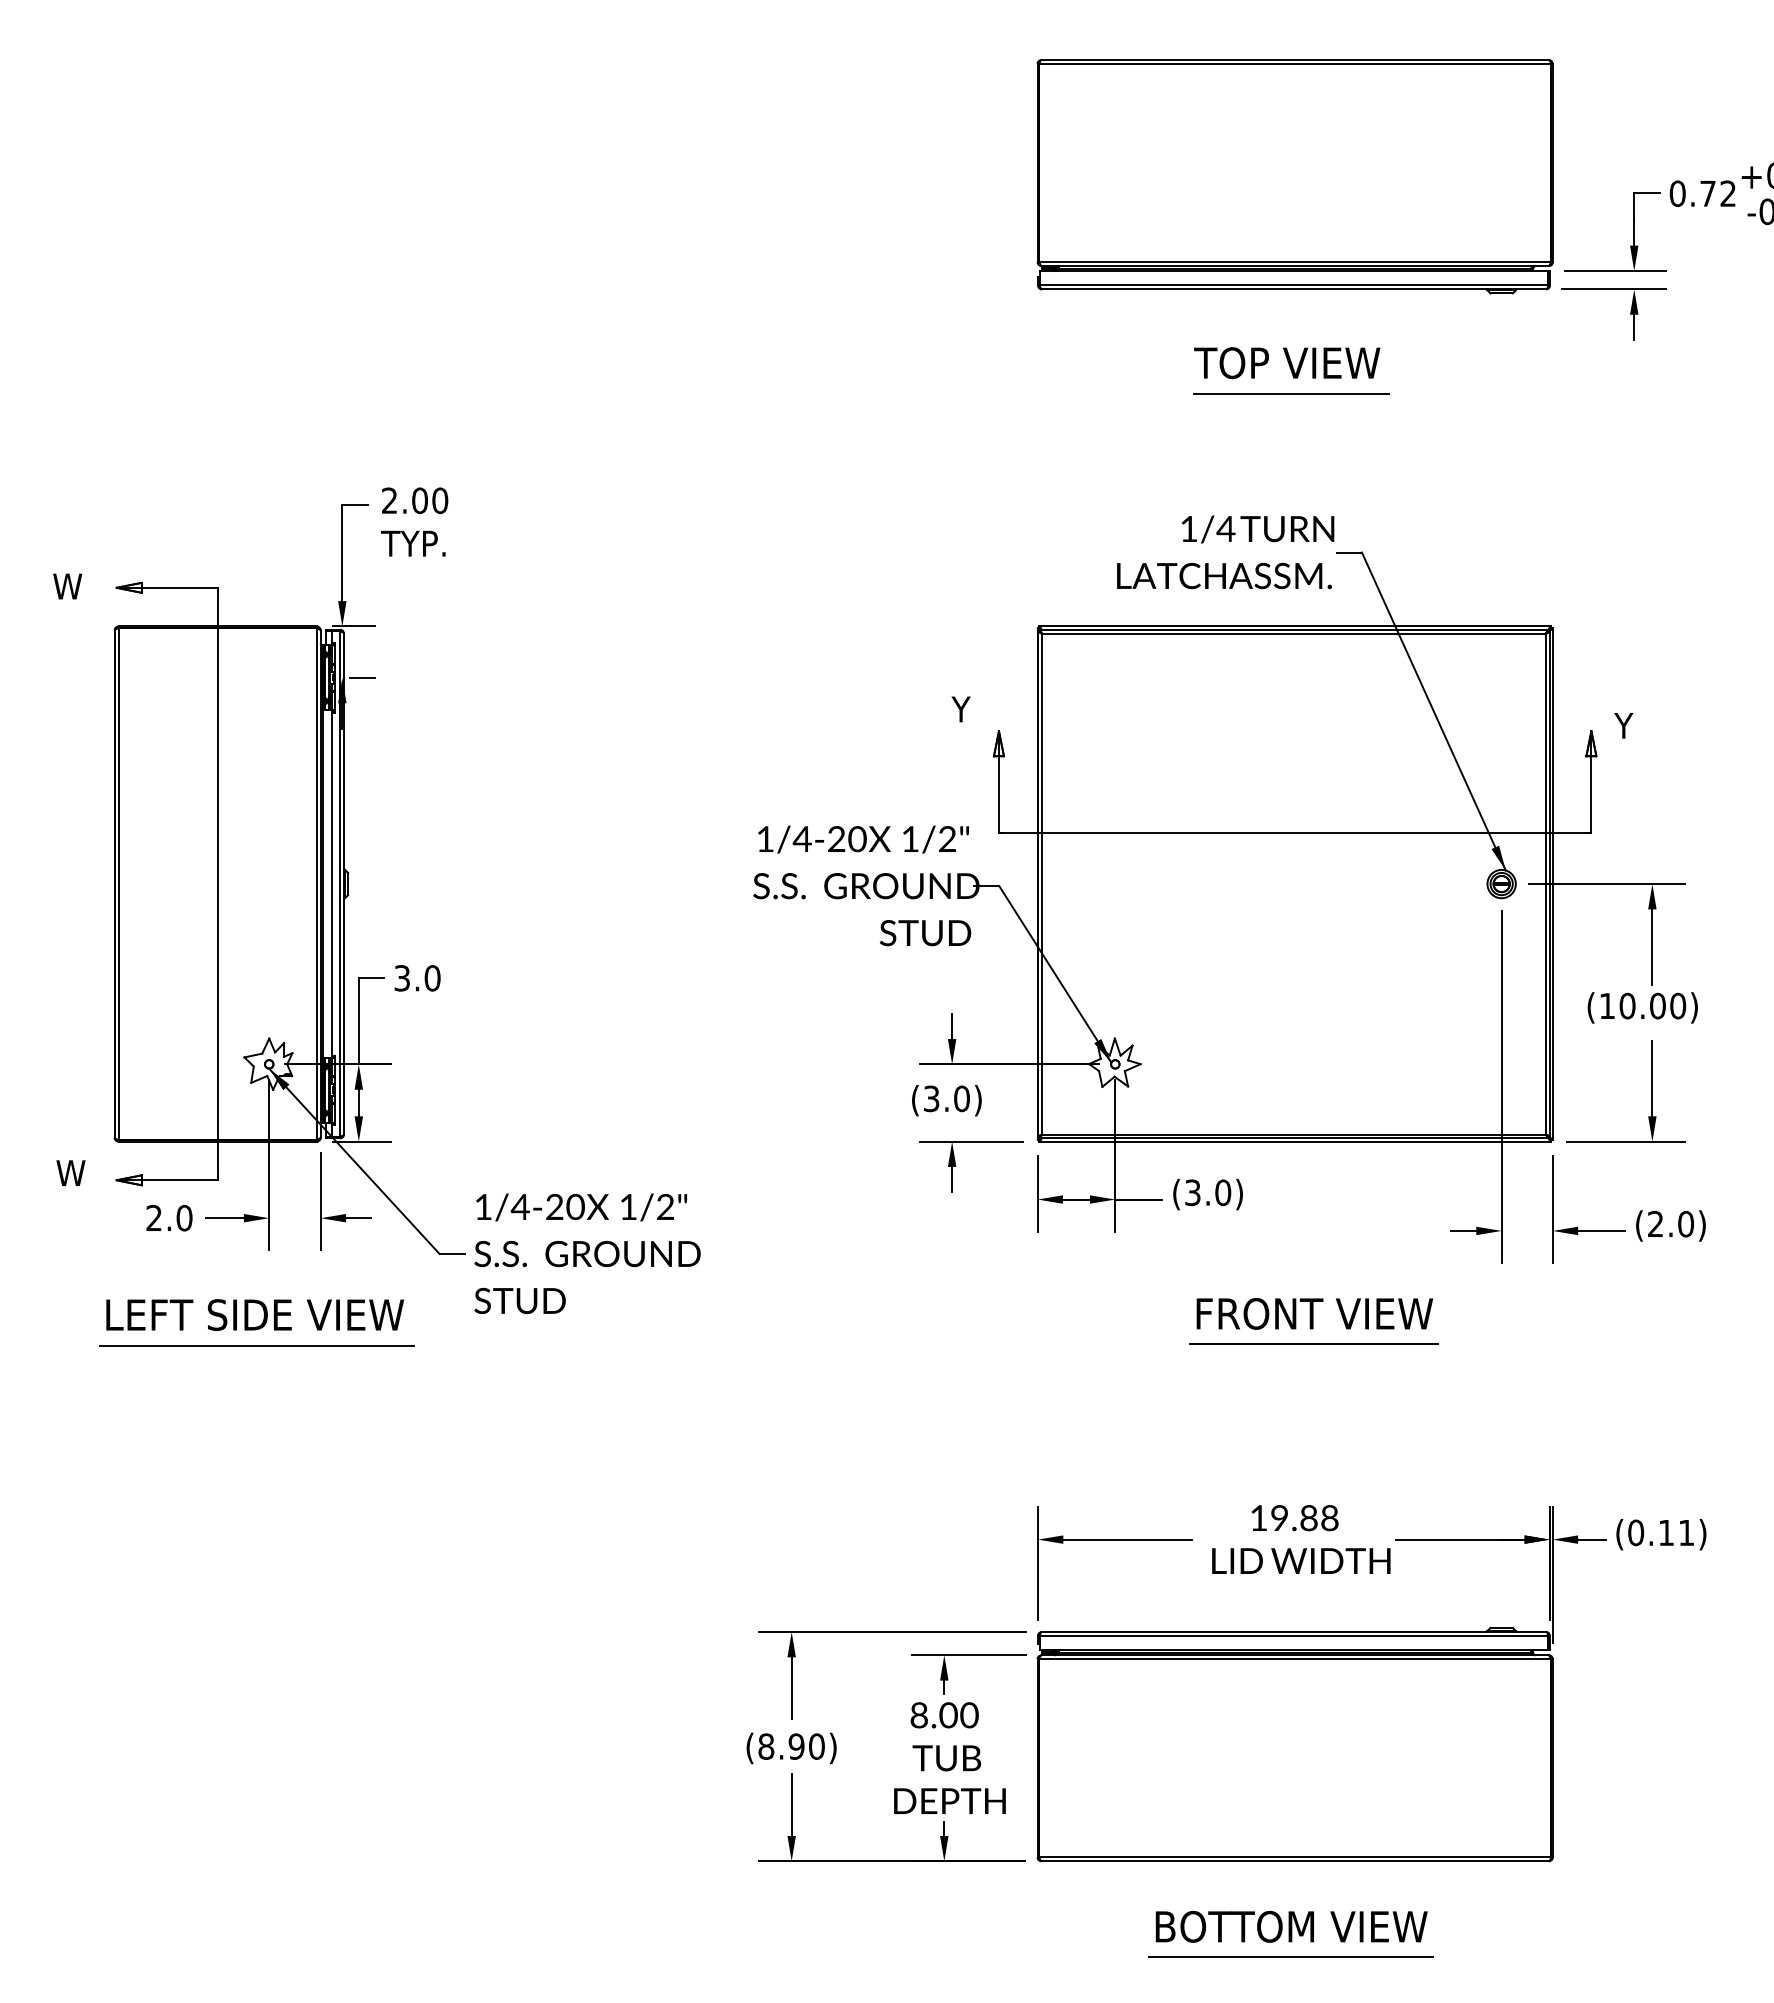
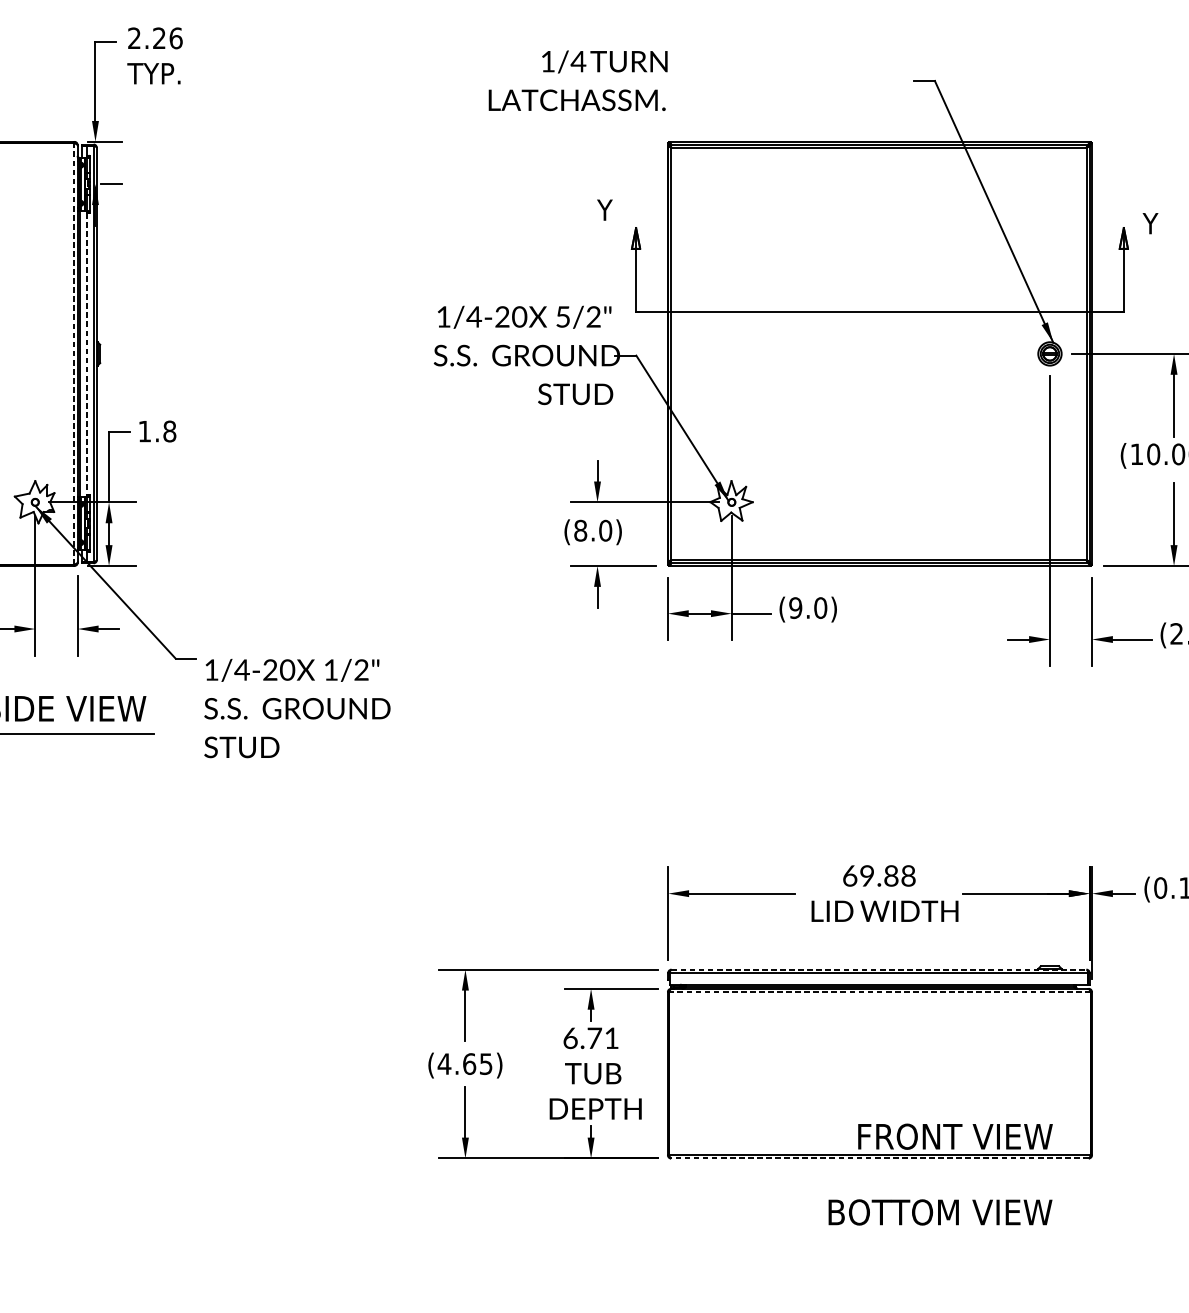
text: (430, 500) -> (168, 38), 2.00 -> 2.26
text: (1225, 552) -> (578, 80), moved
text: (910, 839) -> (563, 317), 1/2" -> 5/2"
line: (316, 883) -> (74, 353), solid -> dashed
line: (332, 884) -> (87, 354), solid -> dashed
text: (417, 978) -> (157, 431), 3.0 -> 1.8
text: (931, 1098) -> (580, 530), (3.0) -> (8.0)
text: (1192, 1192) -> (795, 607), (3.0) -> (9.0)
text: (587, 1253) -> (297, 708), moved
text: (1314, 1313) -> (955, 1136), moved
line: (1313, 1344) -> (895, 733), removed
text: (1258, 1518) -> (849, 876), 19.88 -> 69.88
line: (1294, 1631) -> (879, 969), solid -> dashed
line: (1294, 1659) -> (879, 992), solid -> dashed
text: (944, 1715) -> (591, 1038), 8.00 -> 6.71
text: (790, 1746) -> (464, 1063), (8.90) -> (4.65)
line: (1295, 1861) -> (880, 1158), solid -> dashed
text: (1291, 1926) -> (940, 1212), moved
line: (1290, 1956) -> (876, 1236), removed

